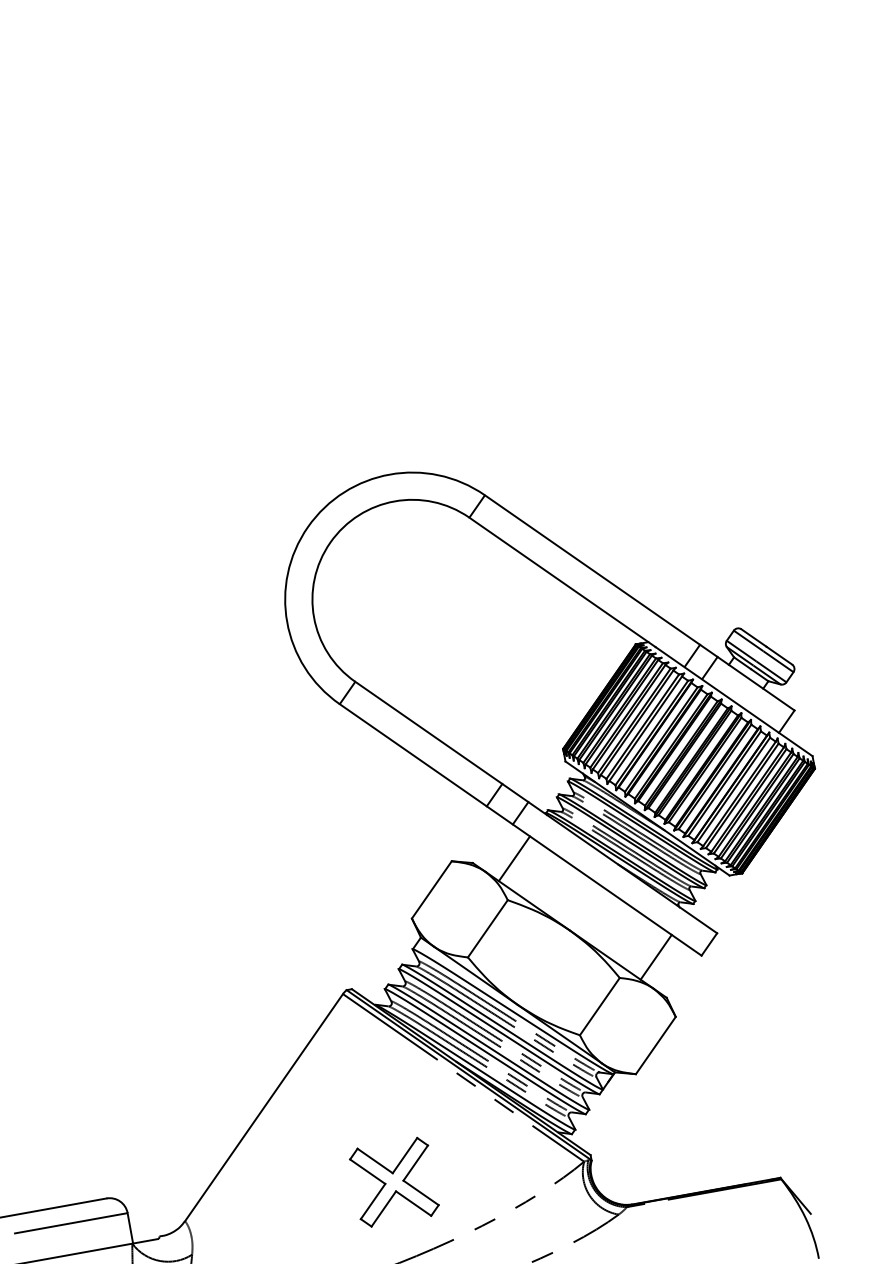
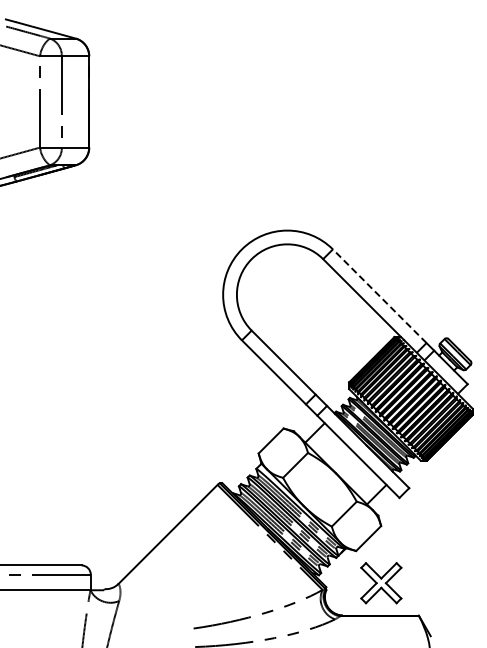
line: (591, 568) -> (379, 295), solid -> dashed
part: (394, 1182) -> (381, 583), moved

